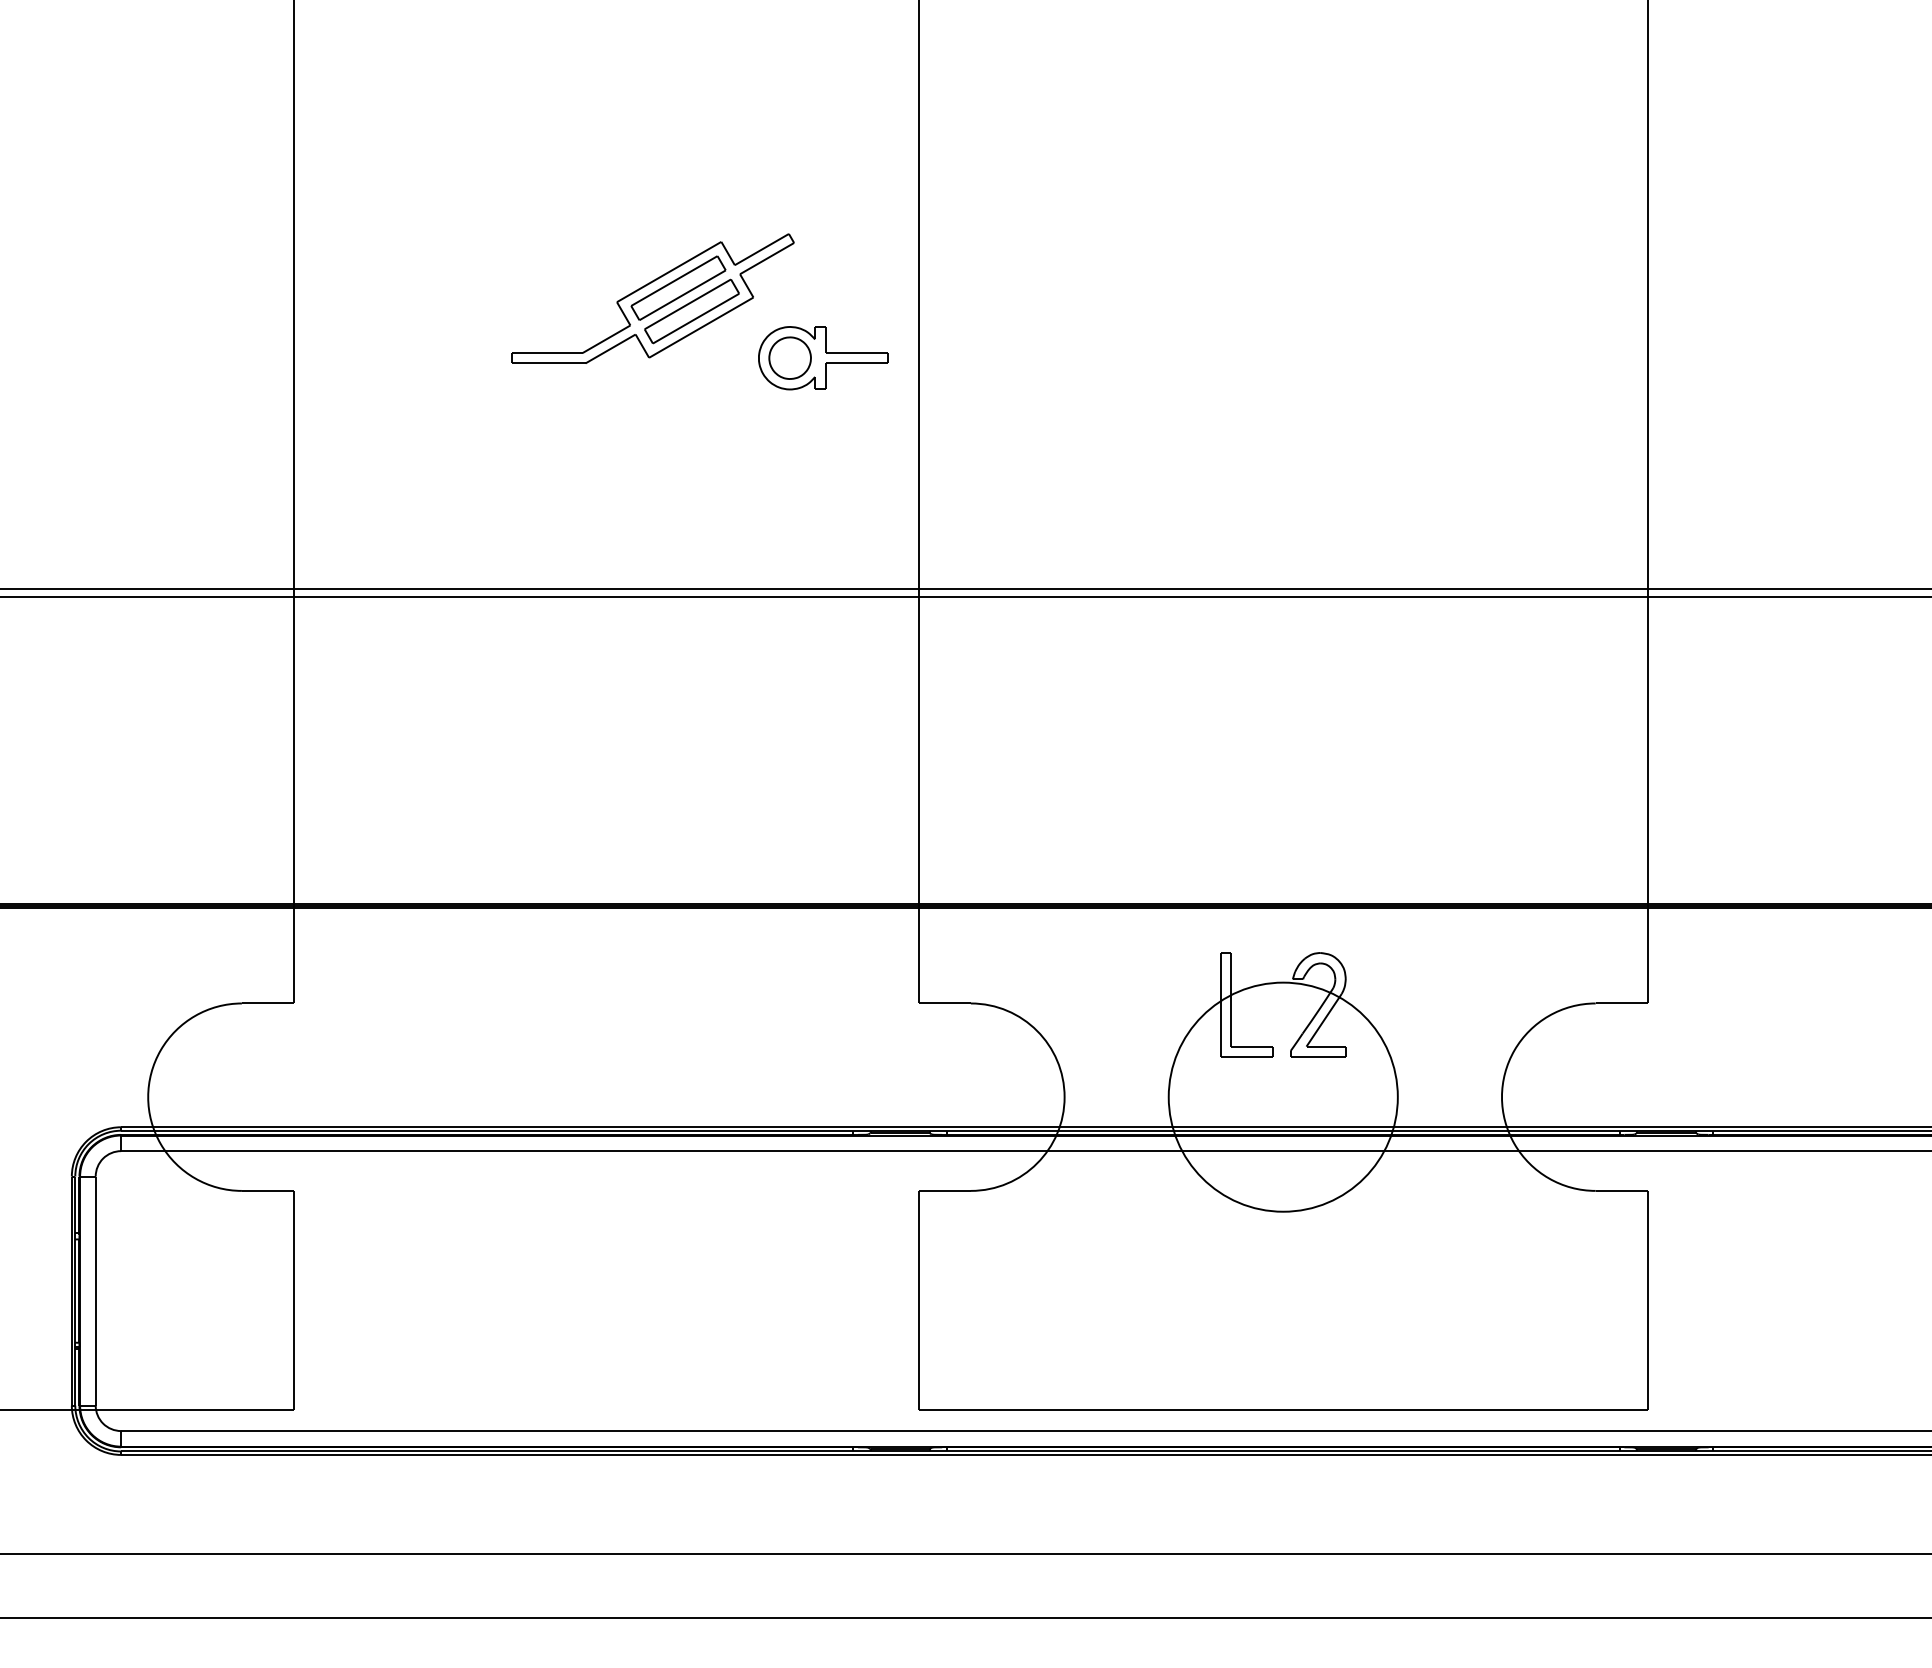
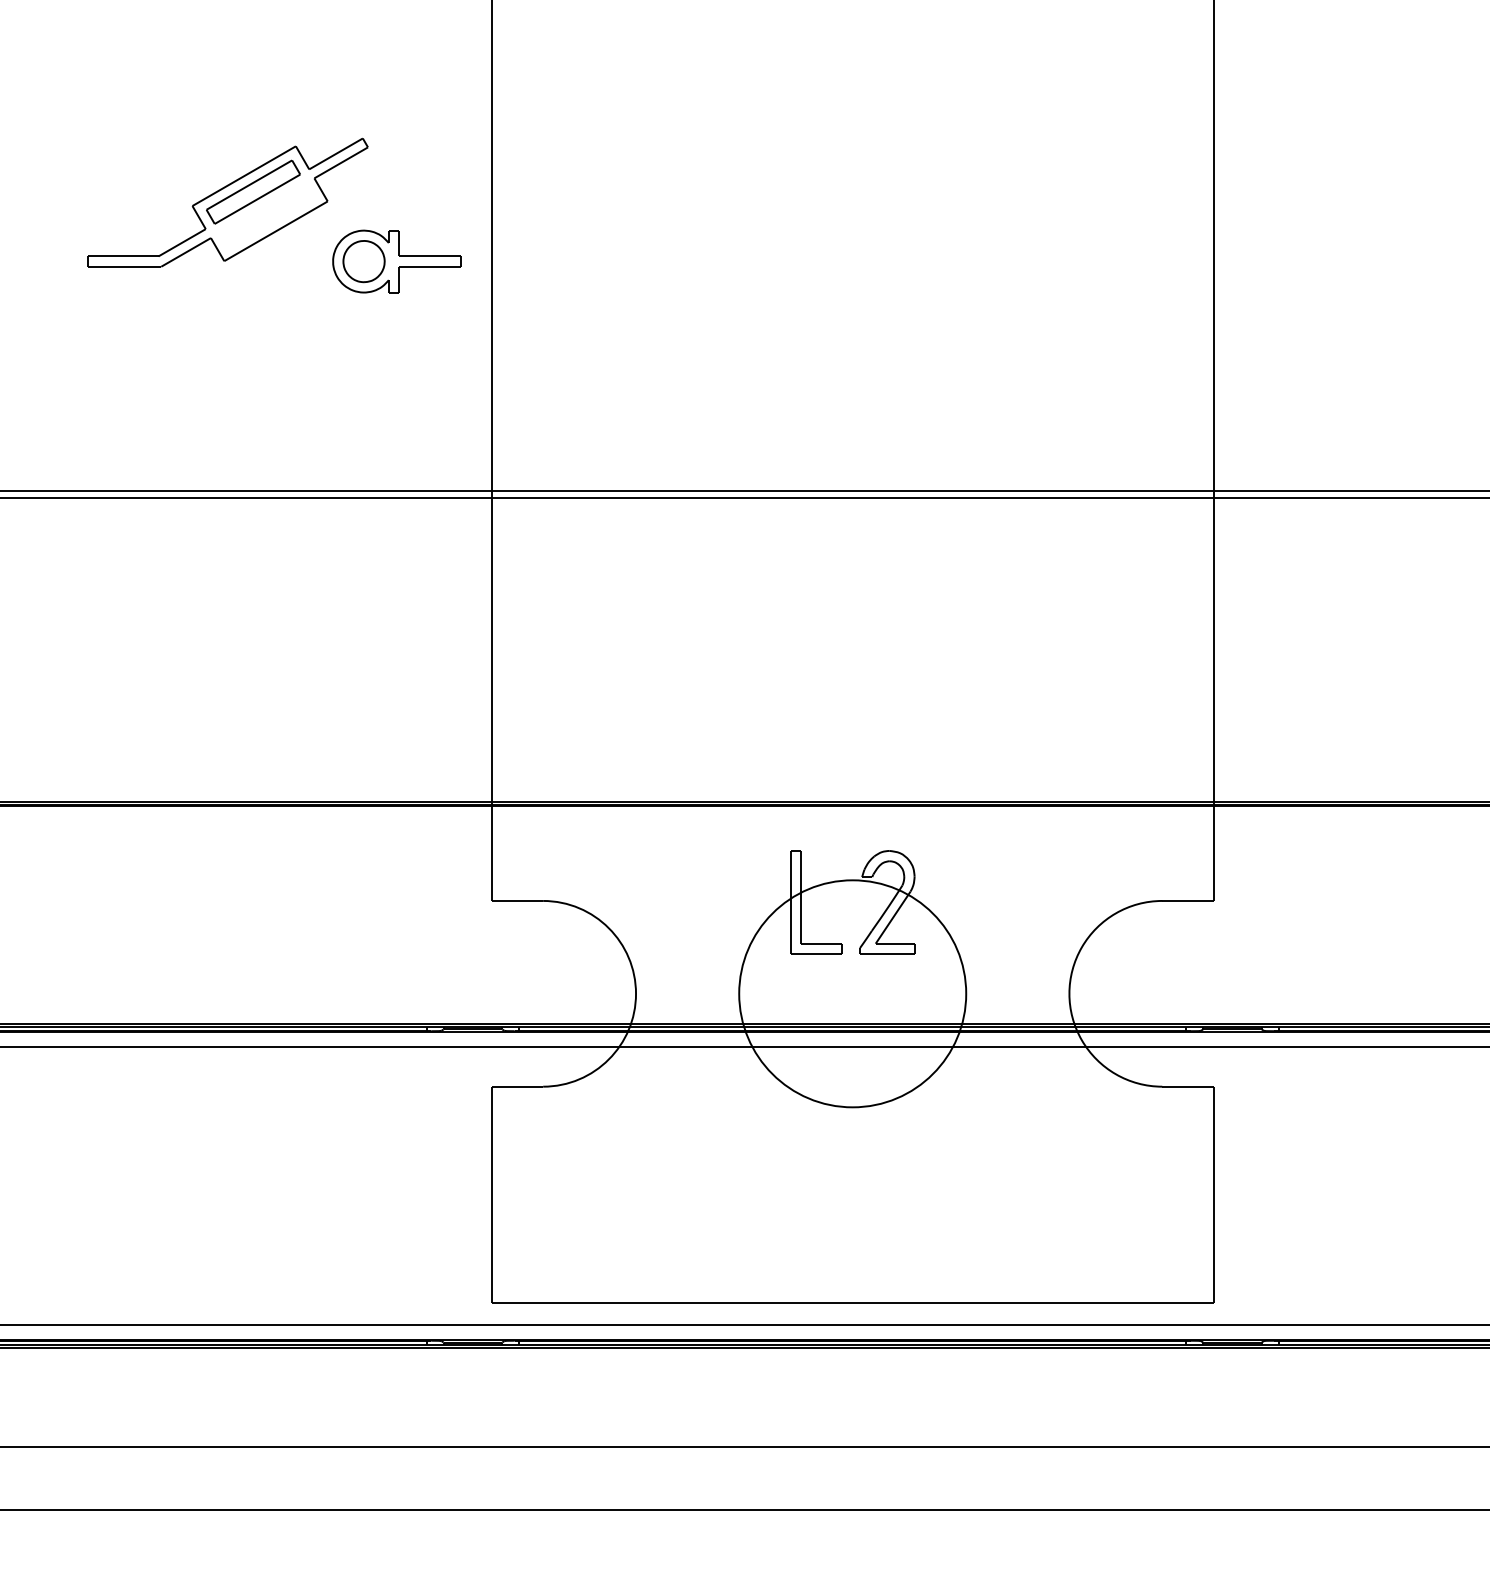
part: (691, 311) -> (266, 215), removed

